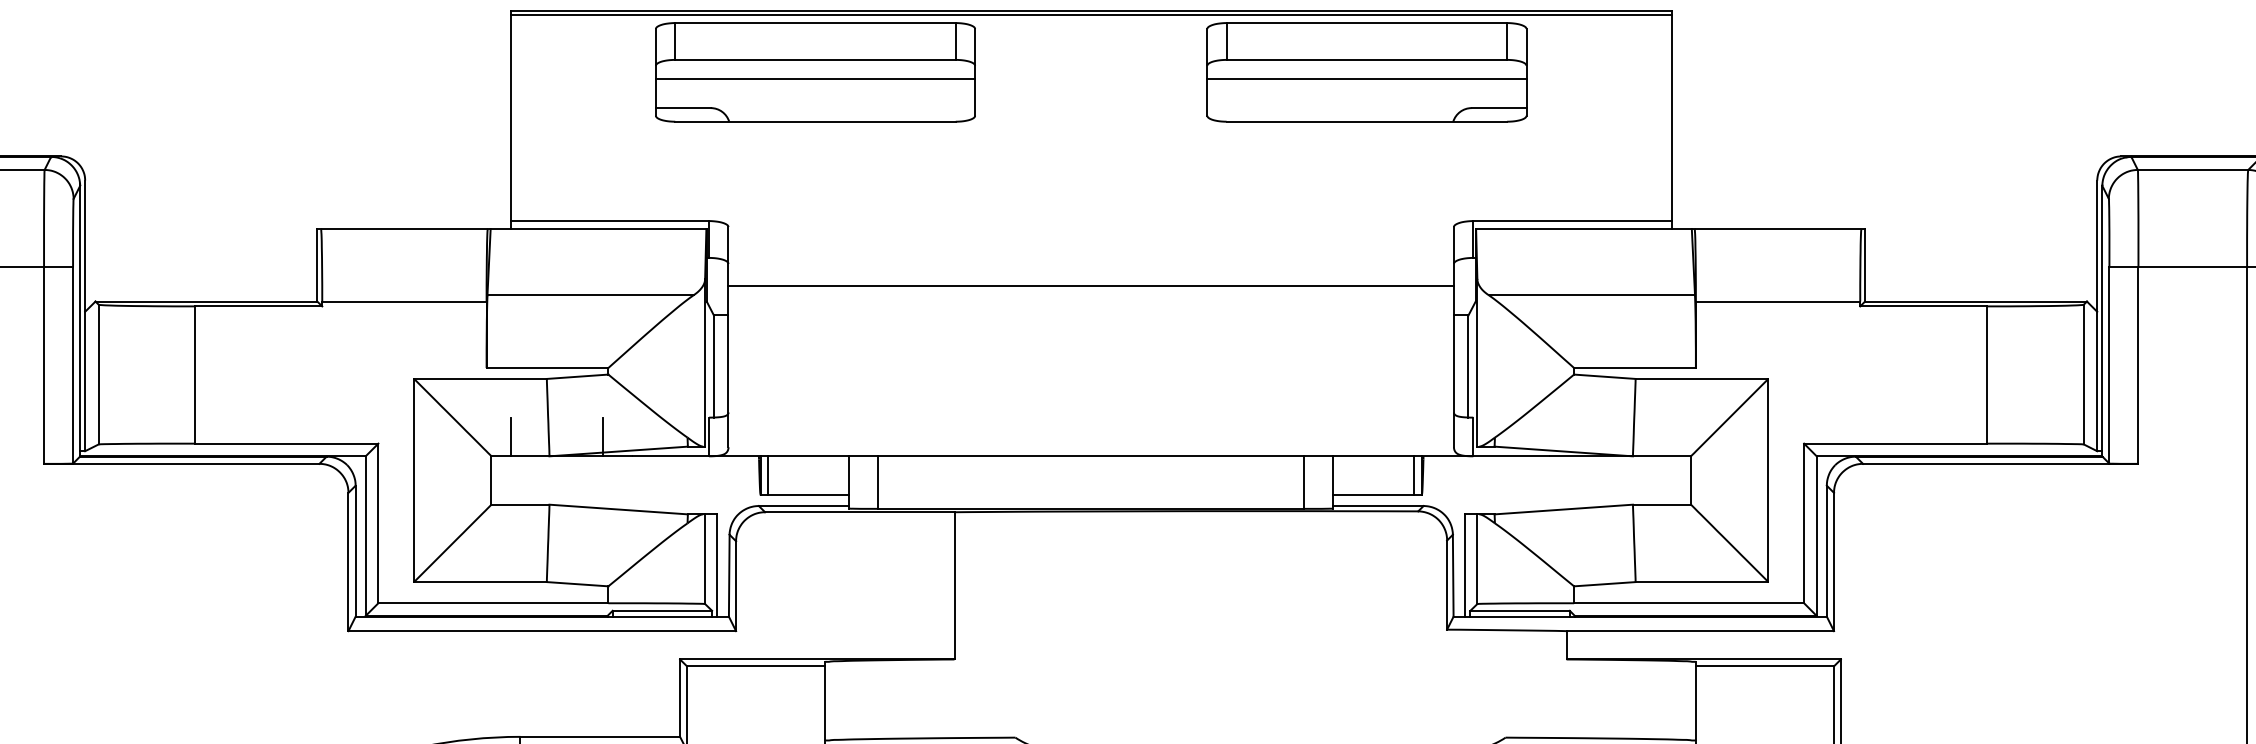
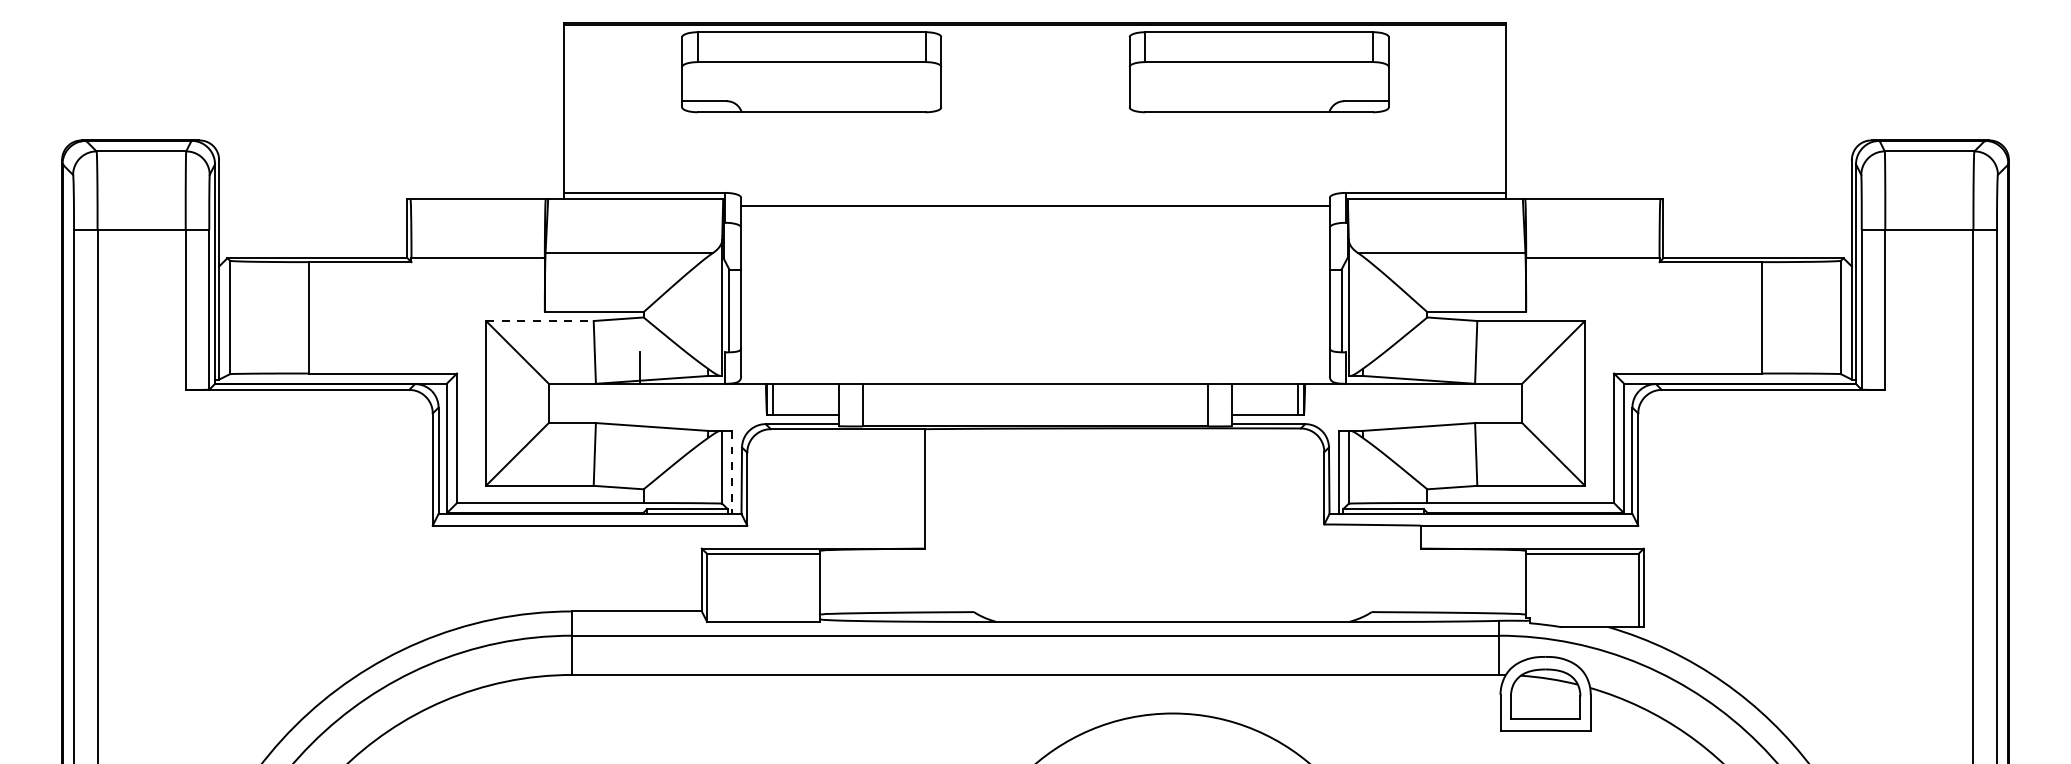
line: (815, 78) -> (811, 77), removed
line: (1366, 78) -> (1258, 77), removed
line: (1091, 285) -> (1035, 205), moved
line: (480, 379) -> (539, 321), solid -> dashed
line: (510, 436) -> (564, 367), removed
line: (717, 565) -> (732, 472), solid -> dashed

